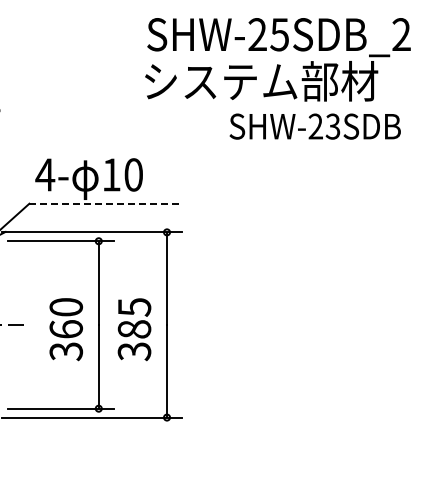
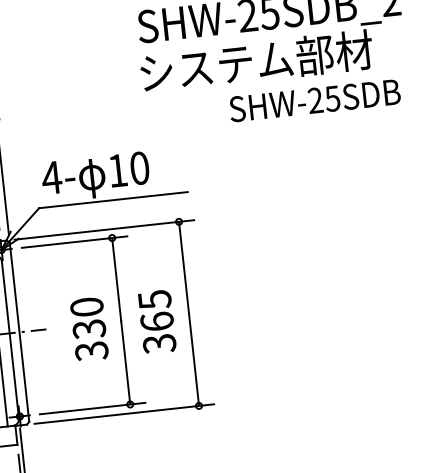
text: (333, 126) -> (333, 98), SHW-23SDB -> SHW-25SDB
line: (104, 203) -> (113, 199), dashed -> solid
text: (66, 329) -> (89, 329), 360 -> 330
text: (134, 329) -> (157, 321), 385 -> 365

